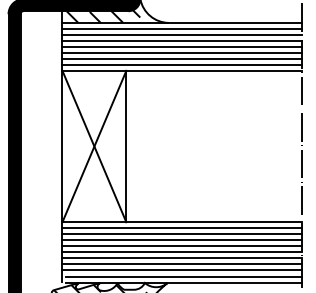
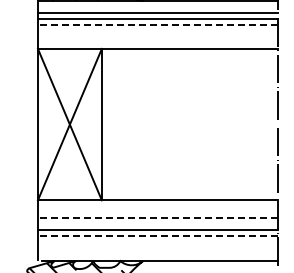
line: (182, 28) -> (157, 6), removed
line: (182, 46) -> (157, 24), solid -> dashed
line: (182, 52) -> (157, 30), removed
line: (182, 58) -> (157, 36), removed
line: (182, 64) -> (157, 42), removed
line: (182, 228) -> (157, 206), removed
line: (182, 234) -> (157, 212), removed
line: (182, 240) -> (157, 218), solid -> dashed
line: (182, 246) -> (157, 224), removed
line: (182, 258) -> (157, 236), solid -> dashed
line: (182, 264) -> (157, 242), removed
line: (182, 270) -> (157, 248), removed
line: (184, 276) -> (159, 254), removed

